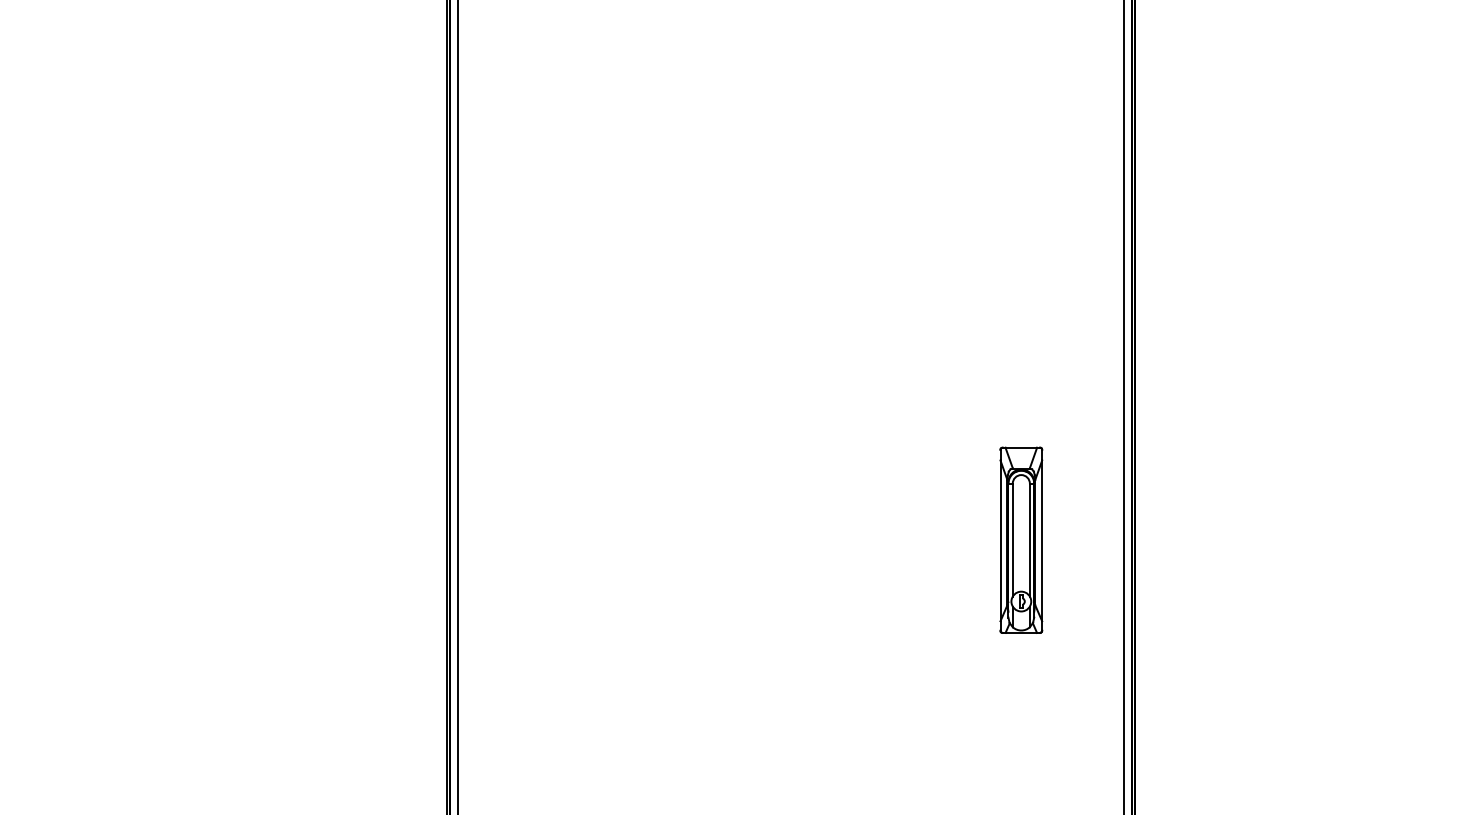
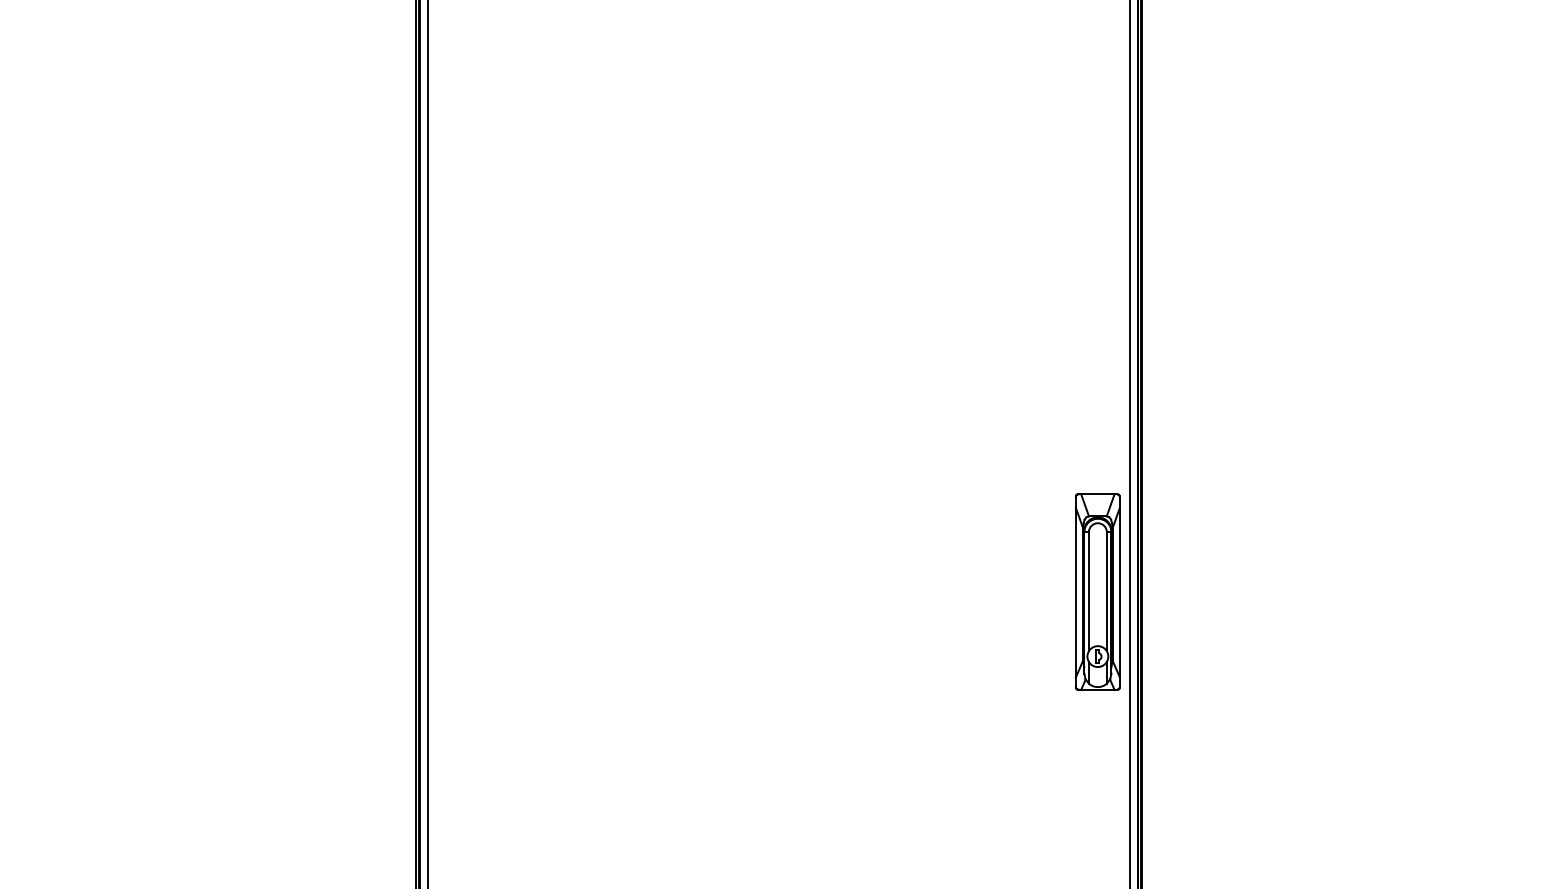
part: (1020, 539) -> (1097, 591), moved

